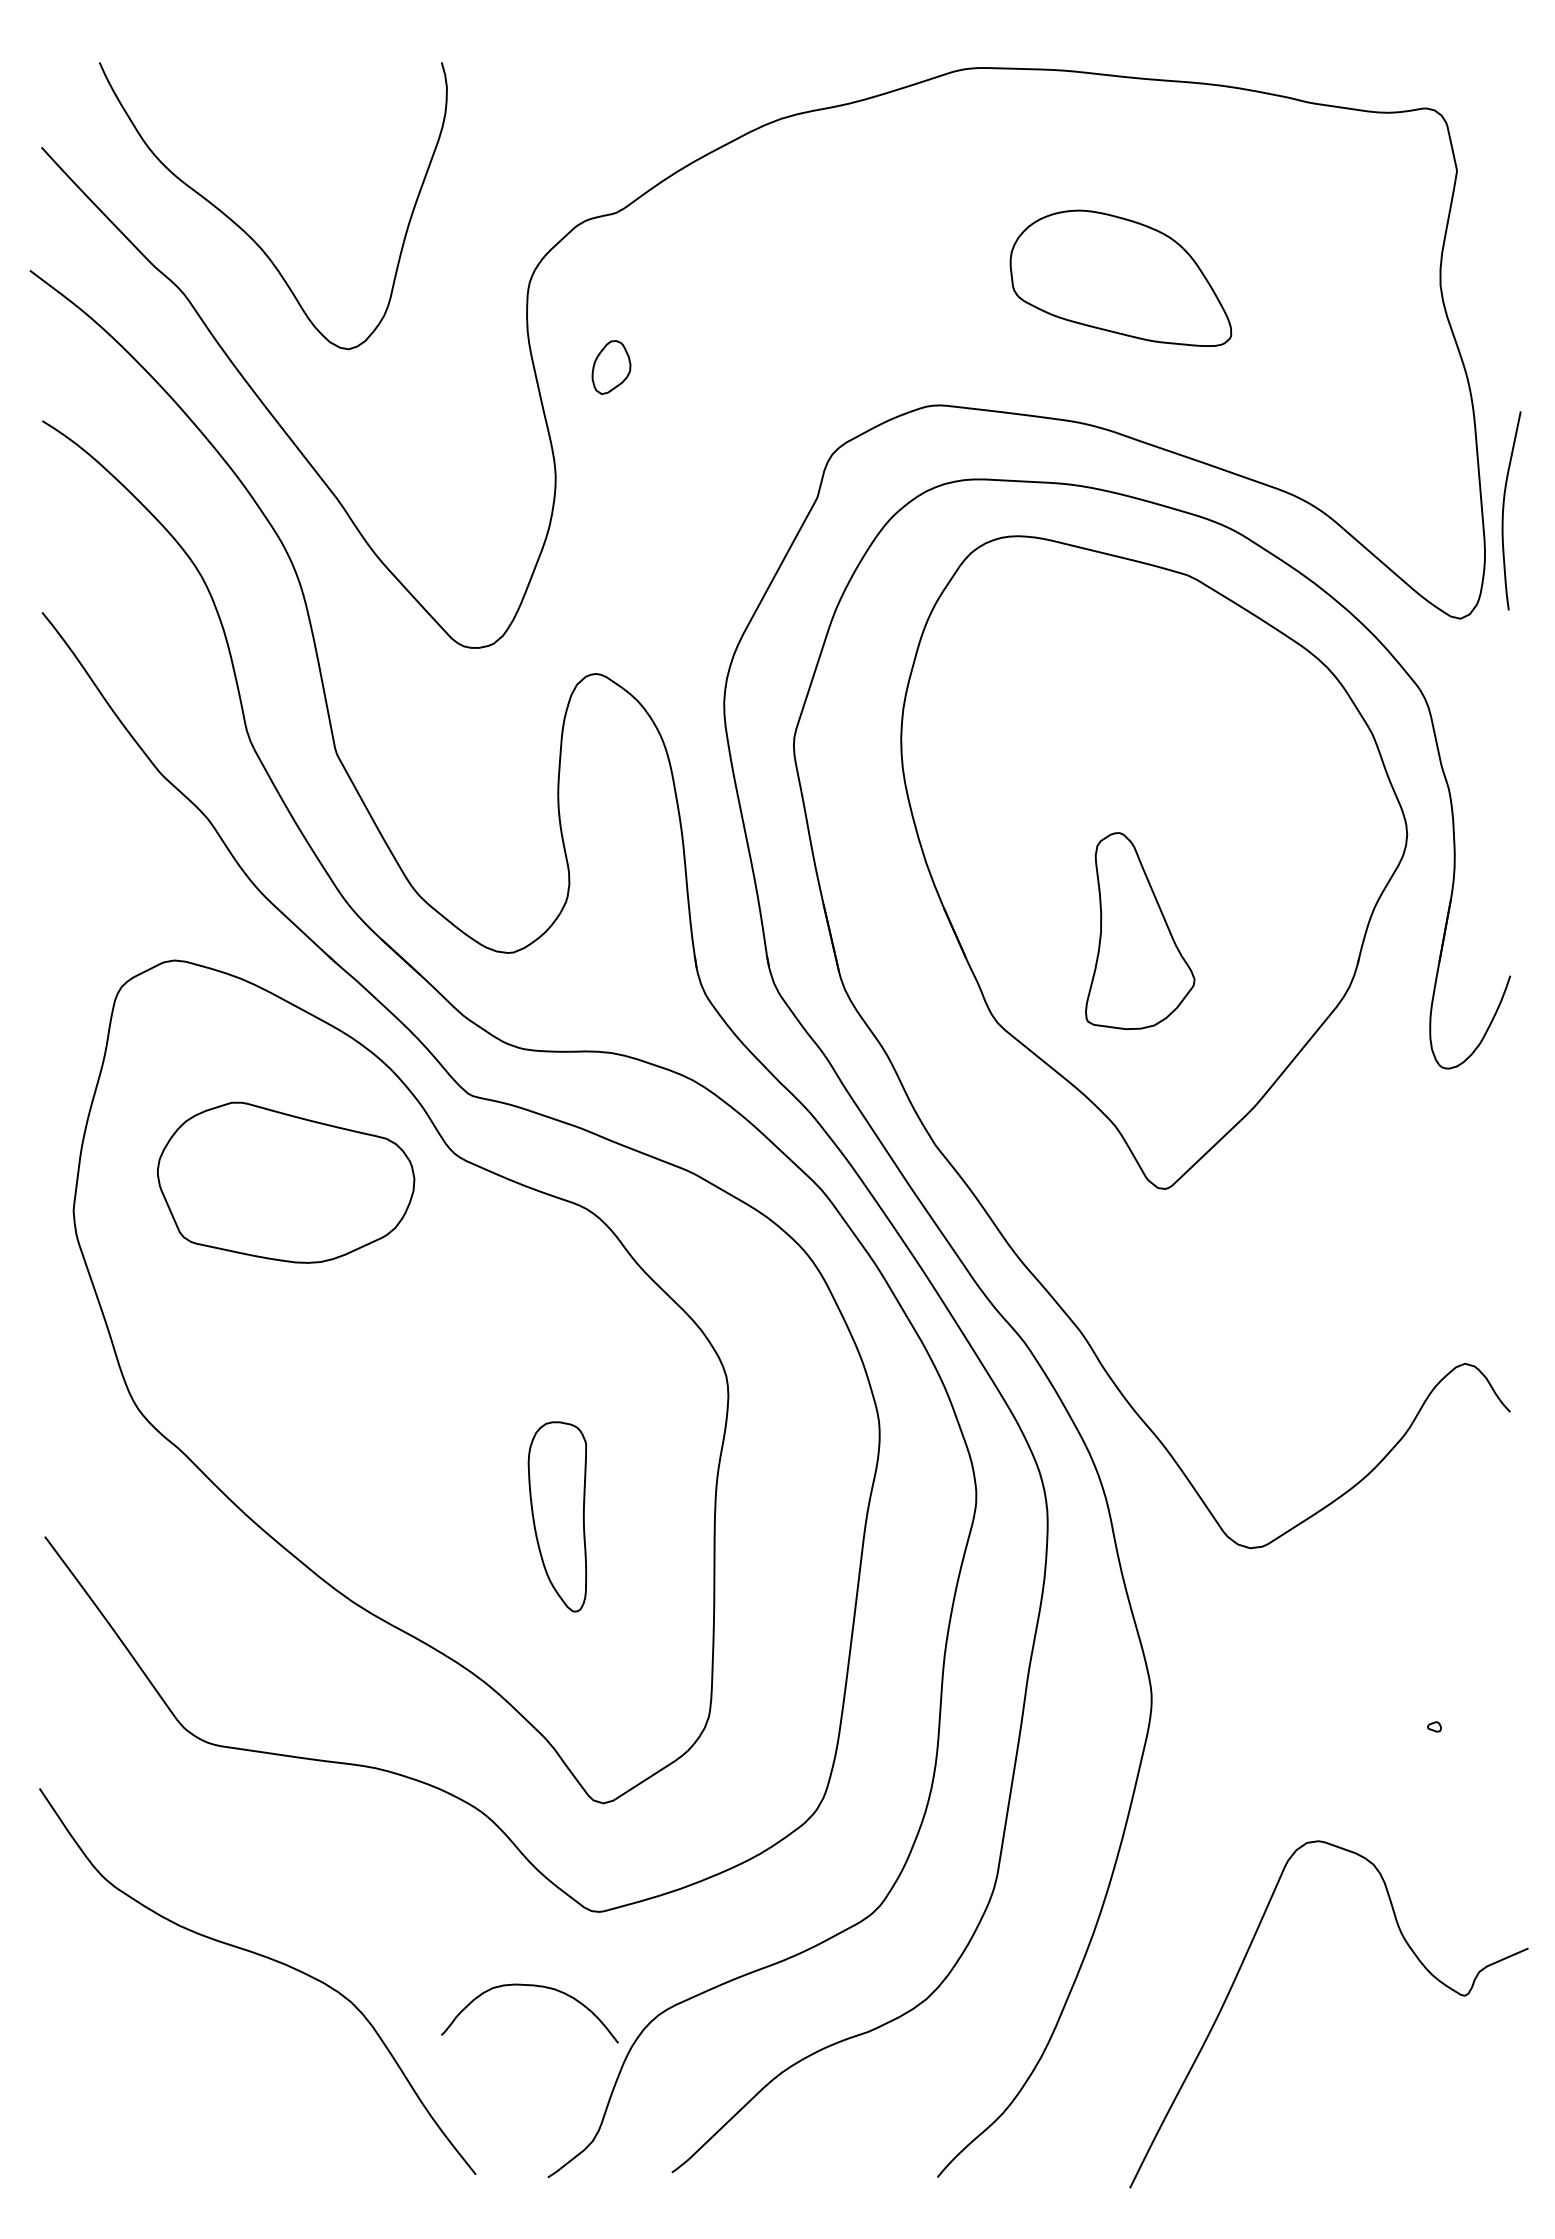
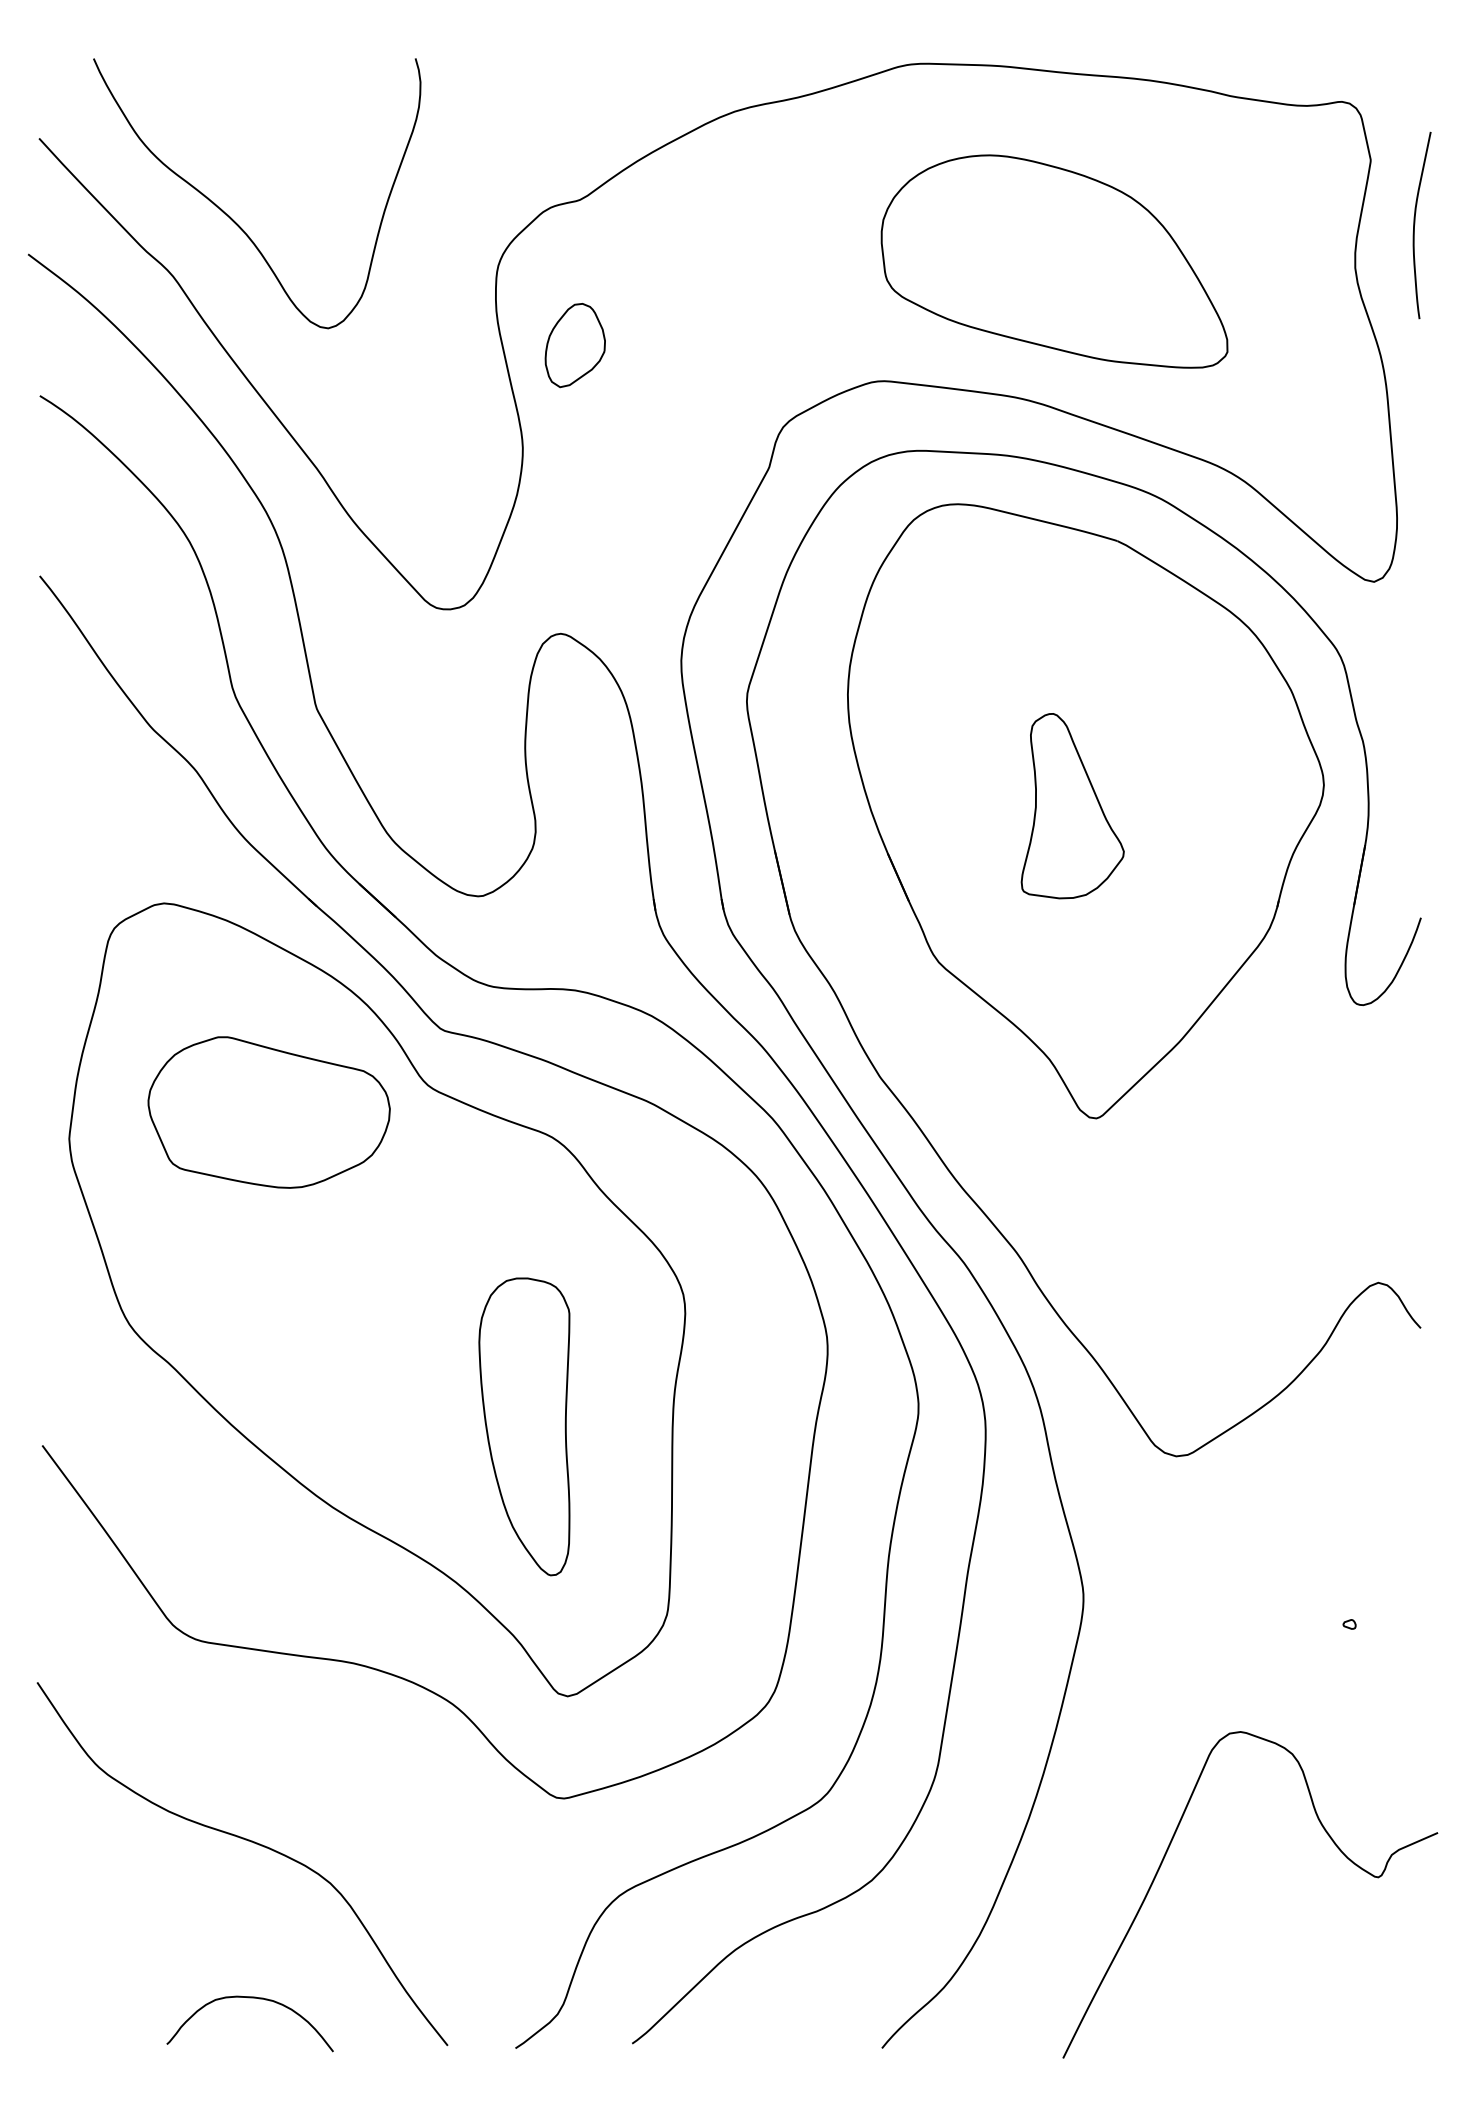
part: (1120, 278) -> (1054, 261), size x1.67
part: (611, 367) -> (575, 345), size x1.67
curve: (1504, 509) -> (1415, 224), moved
part: (1140, 931) -> (1073, 806), moved
part: (557, 1516) -> (524, 1426), size x1.67
curve: (529, 1986) -> (249, 1998), moved

